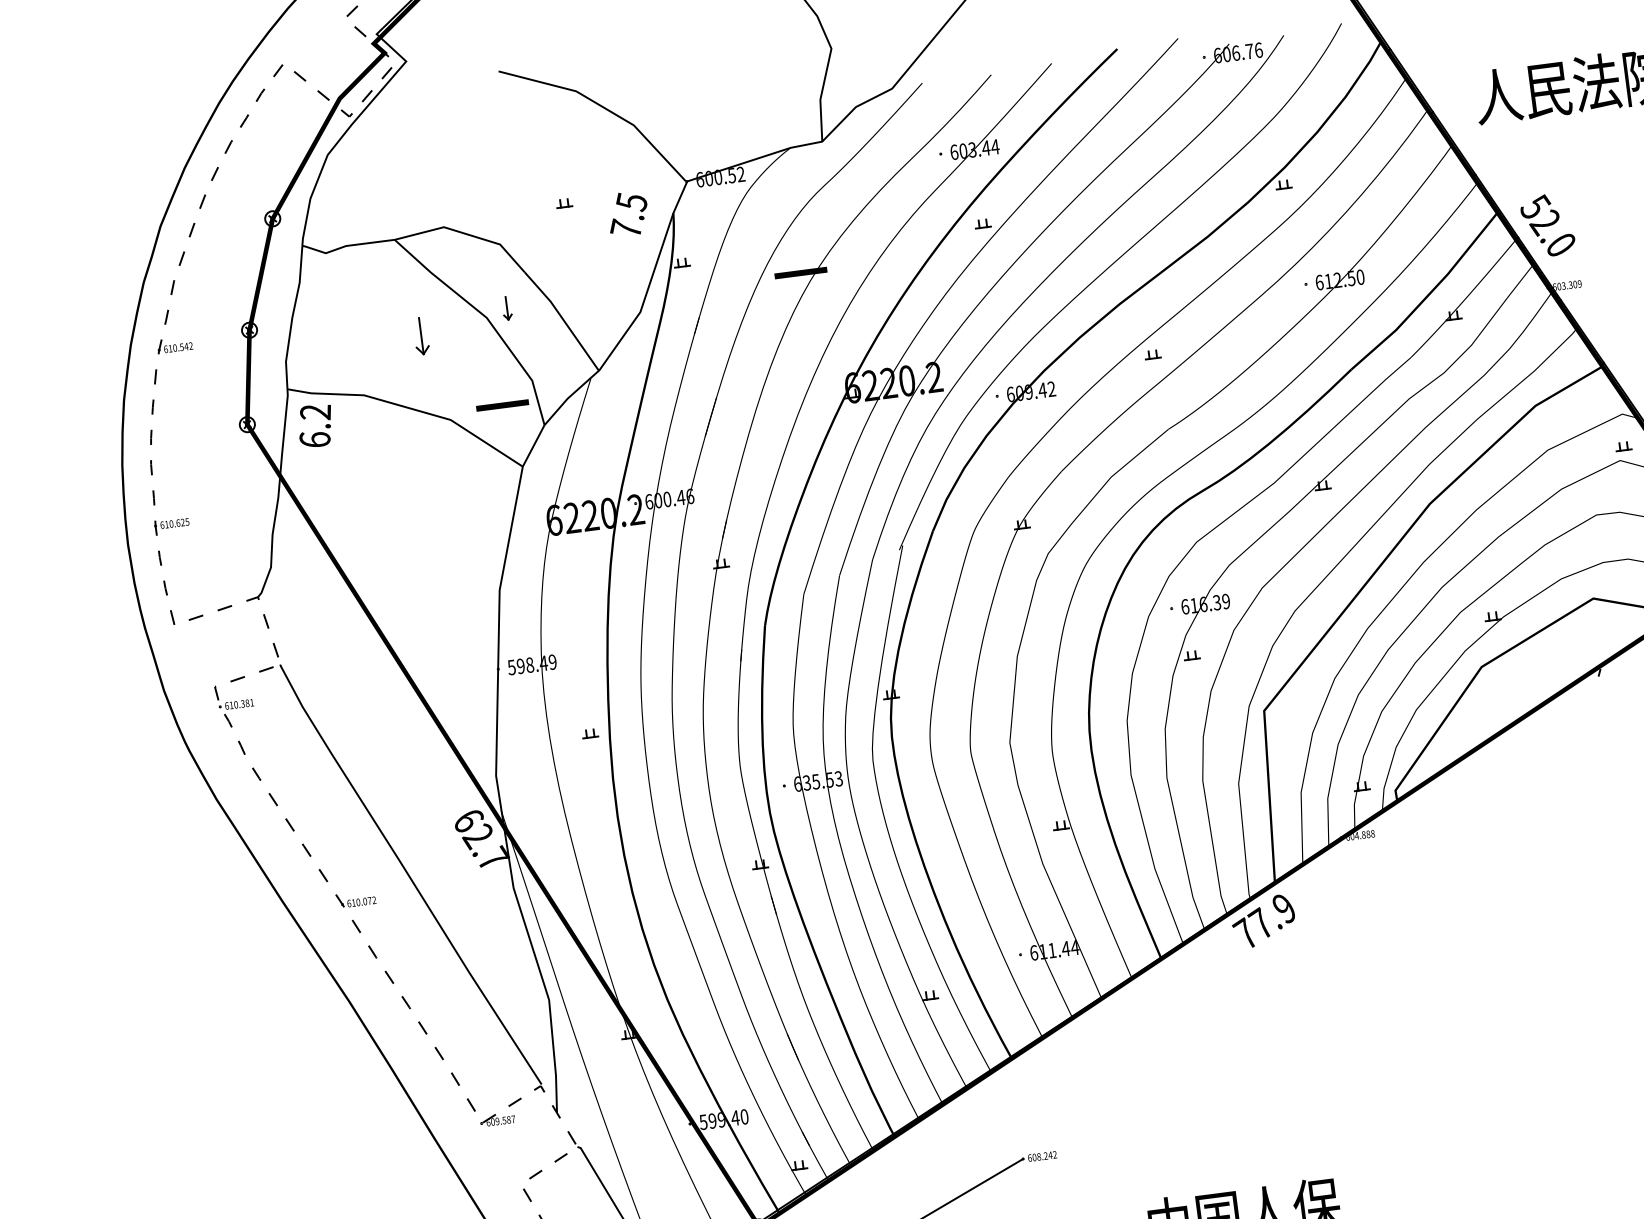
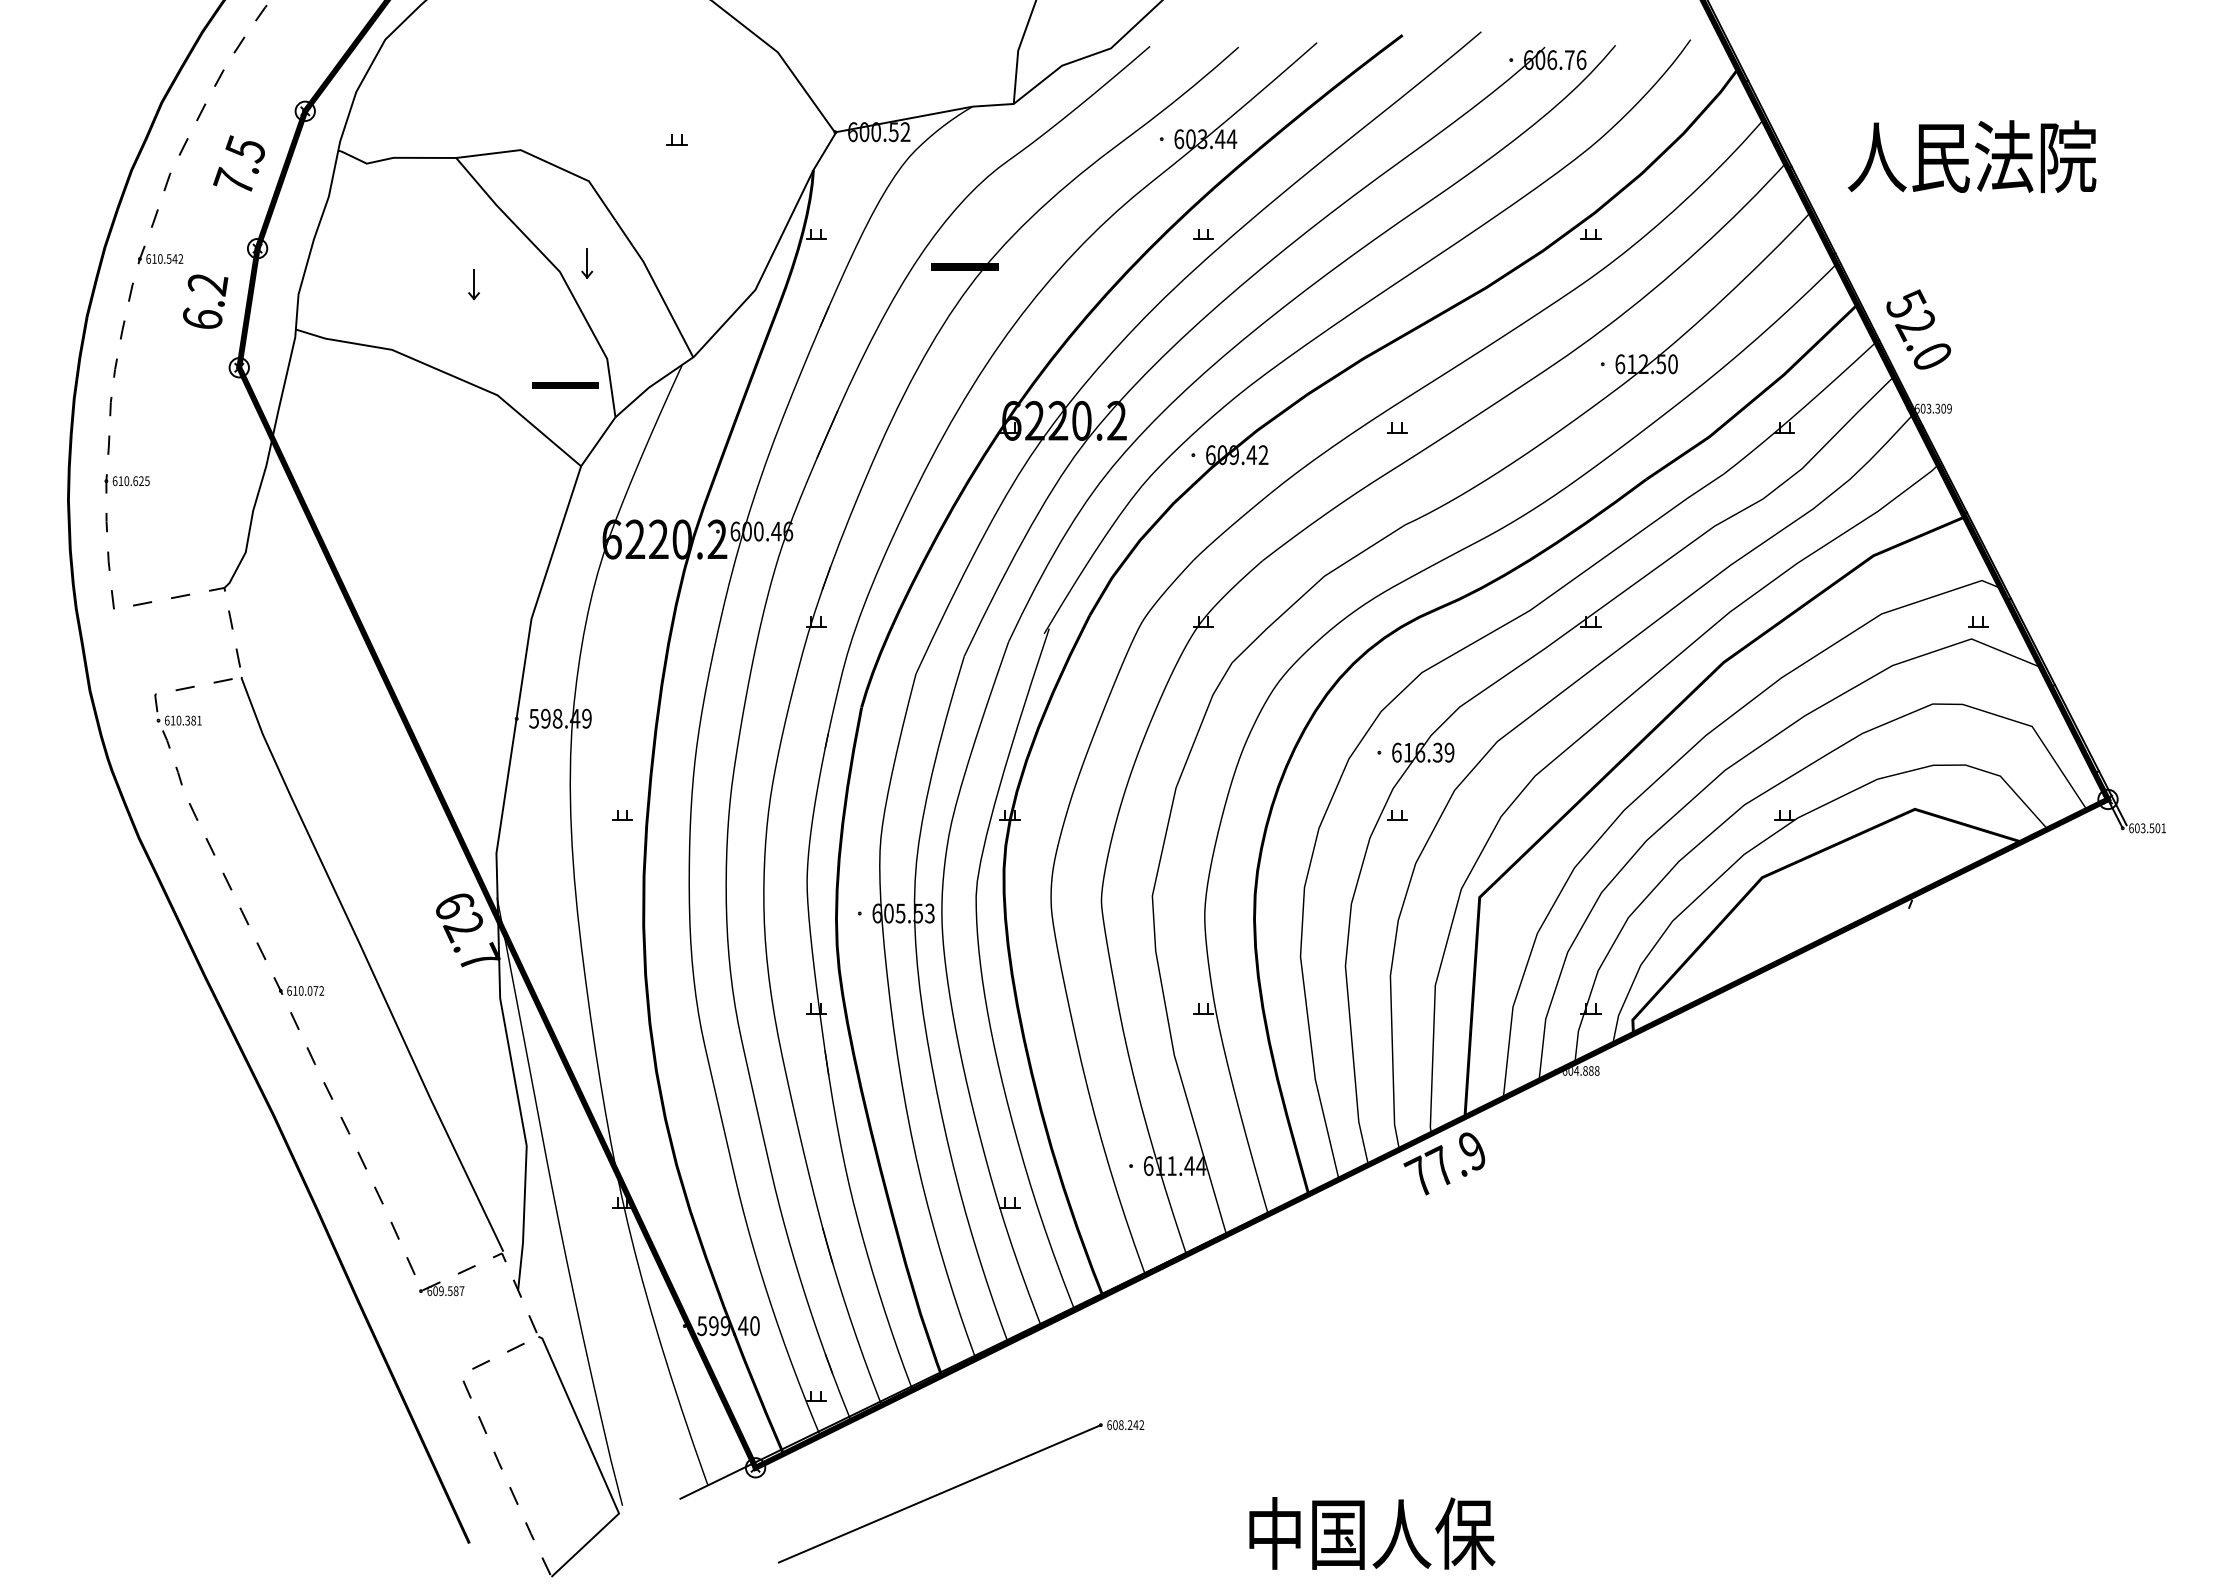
text: (627, 213) -> (238, 163), moved
part: (420, 336) -> (473, 284), size x0.62
text: (315, 425) -> (205, 301), moved
text: (806, 783) -> (888, 913), 635.53 -> 605.53

